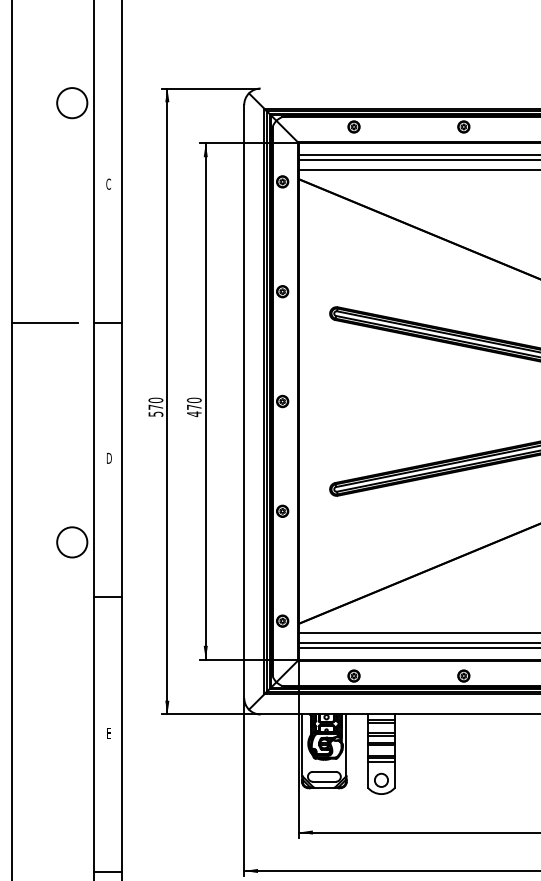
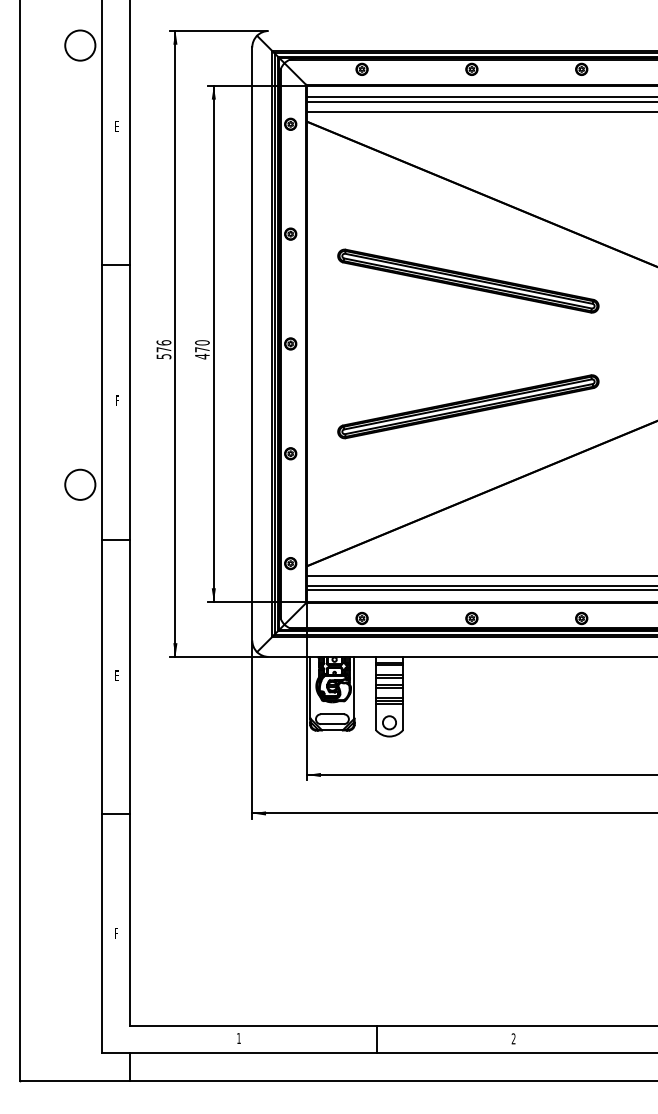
text: (108, 184) -> (116, 126), C -> E
line: (44, 323) -> (52, 265), removed
text: (155, 400) -> (163, 342), 570 -> 576
text: (109, 458) -> (117, 400), D -> F

